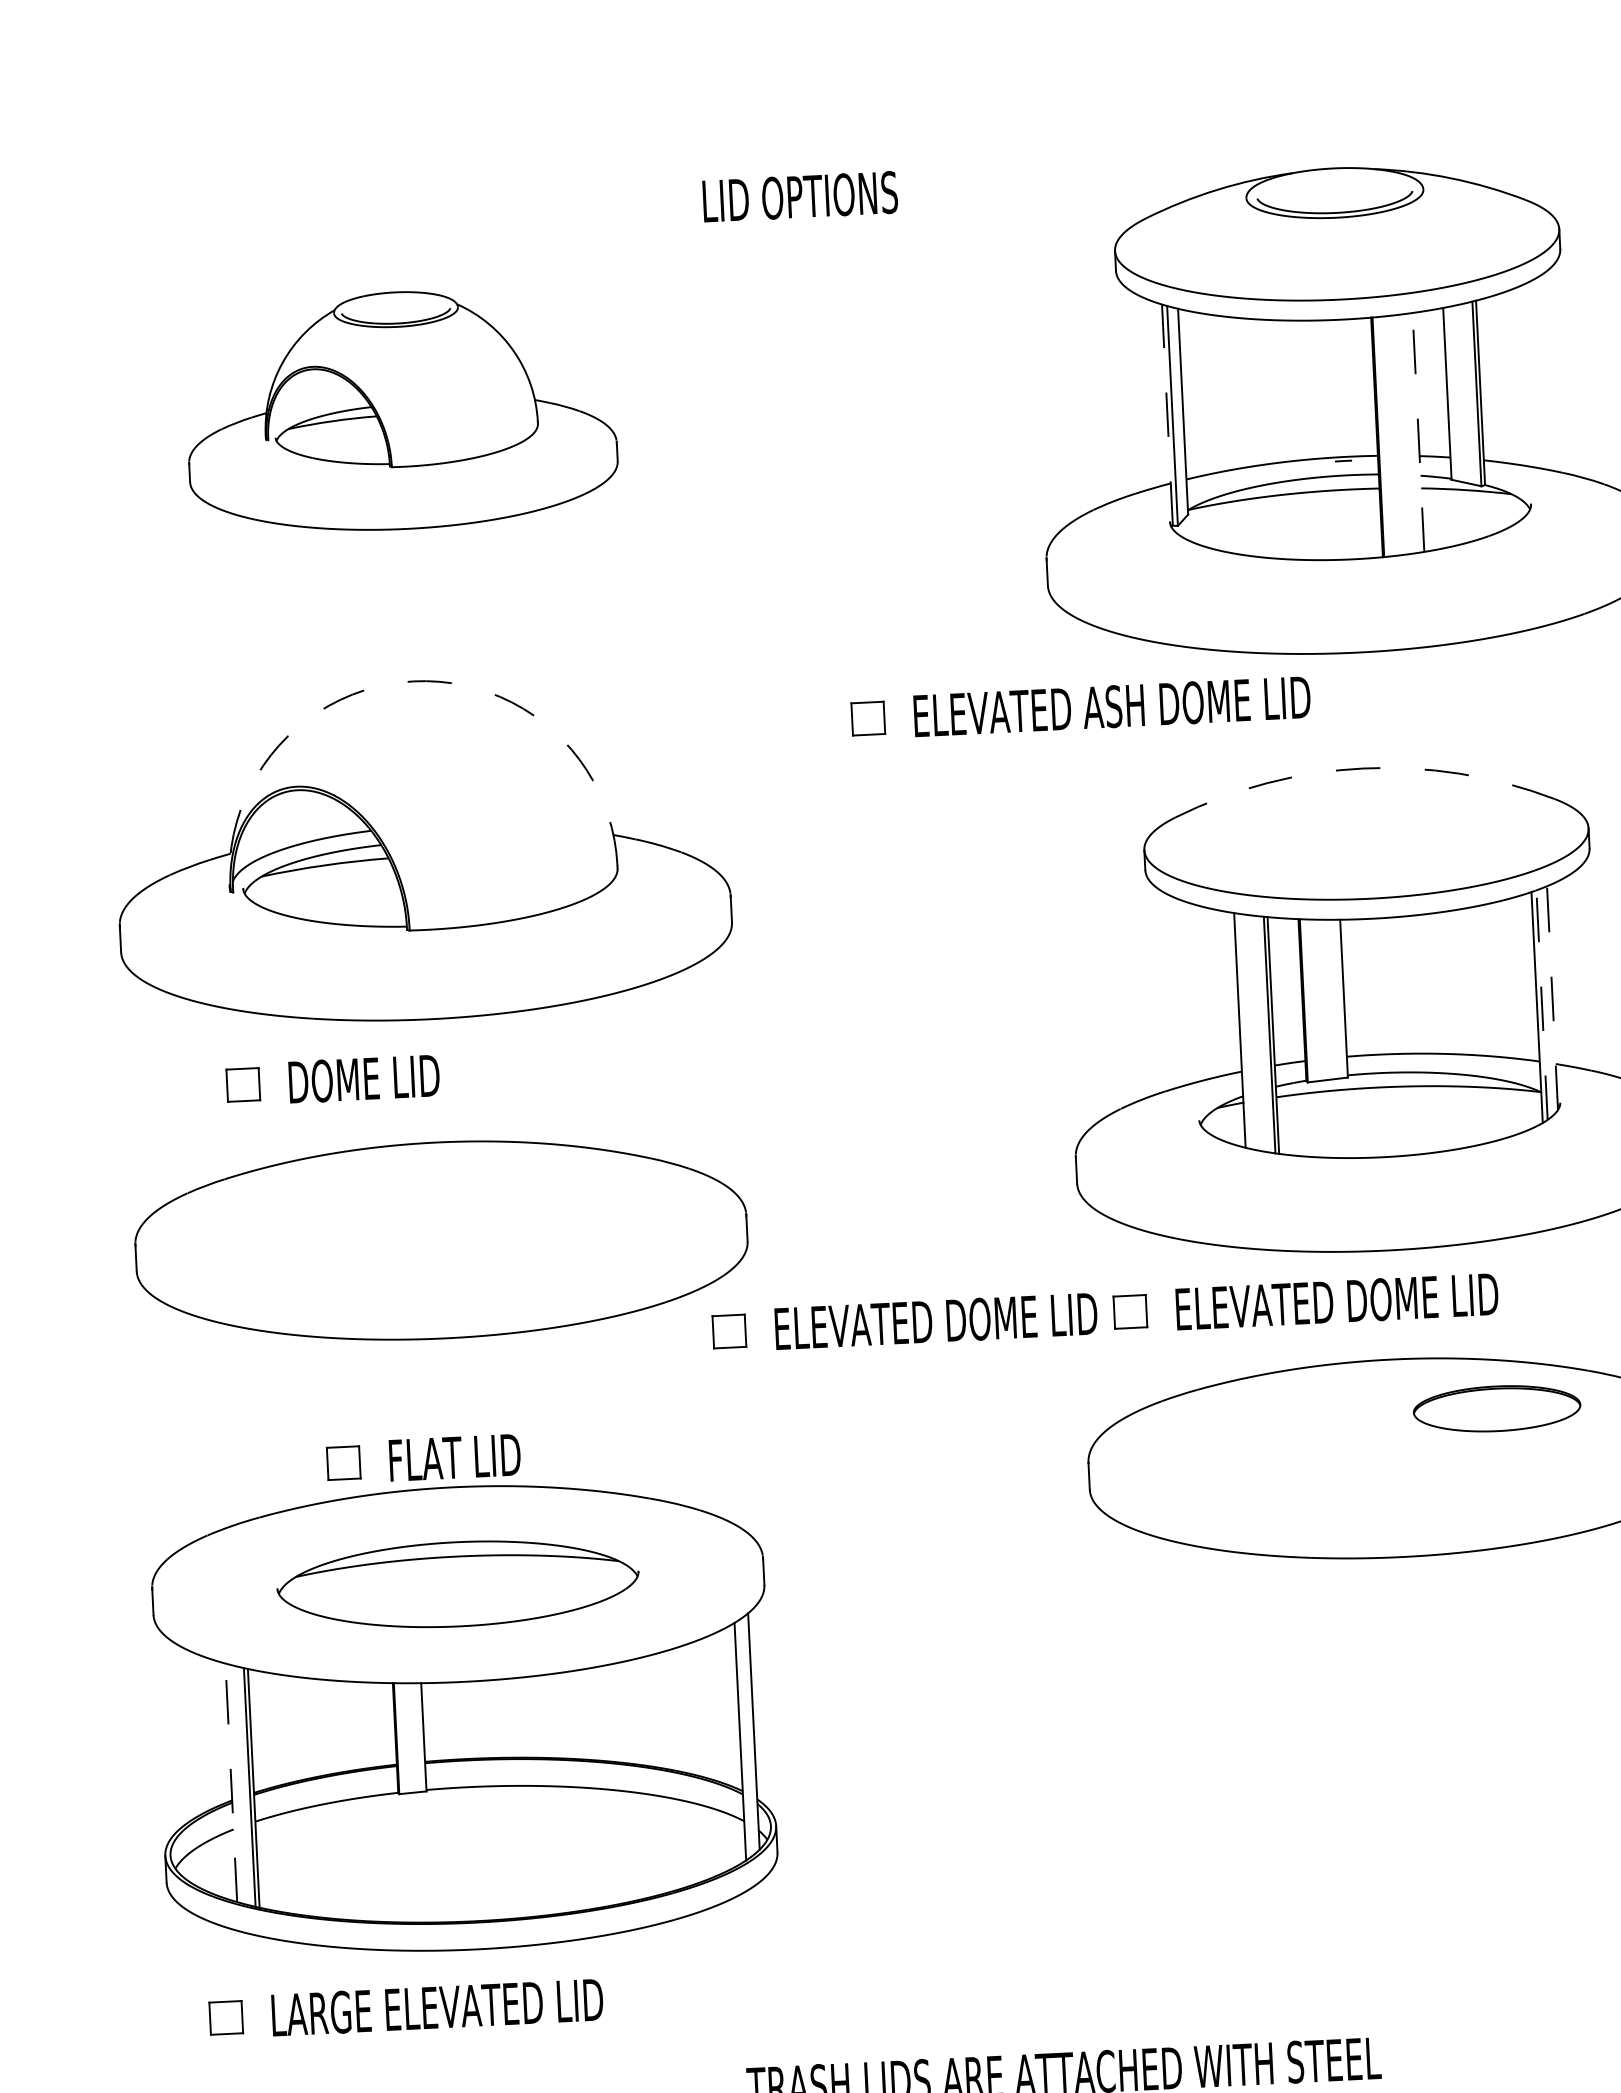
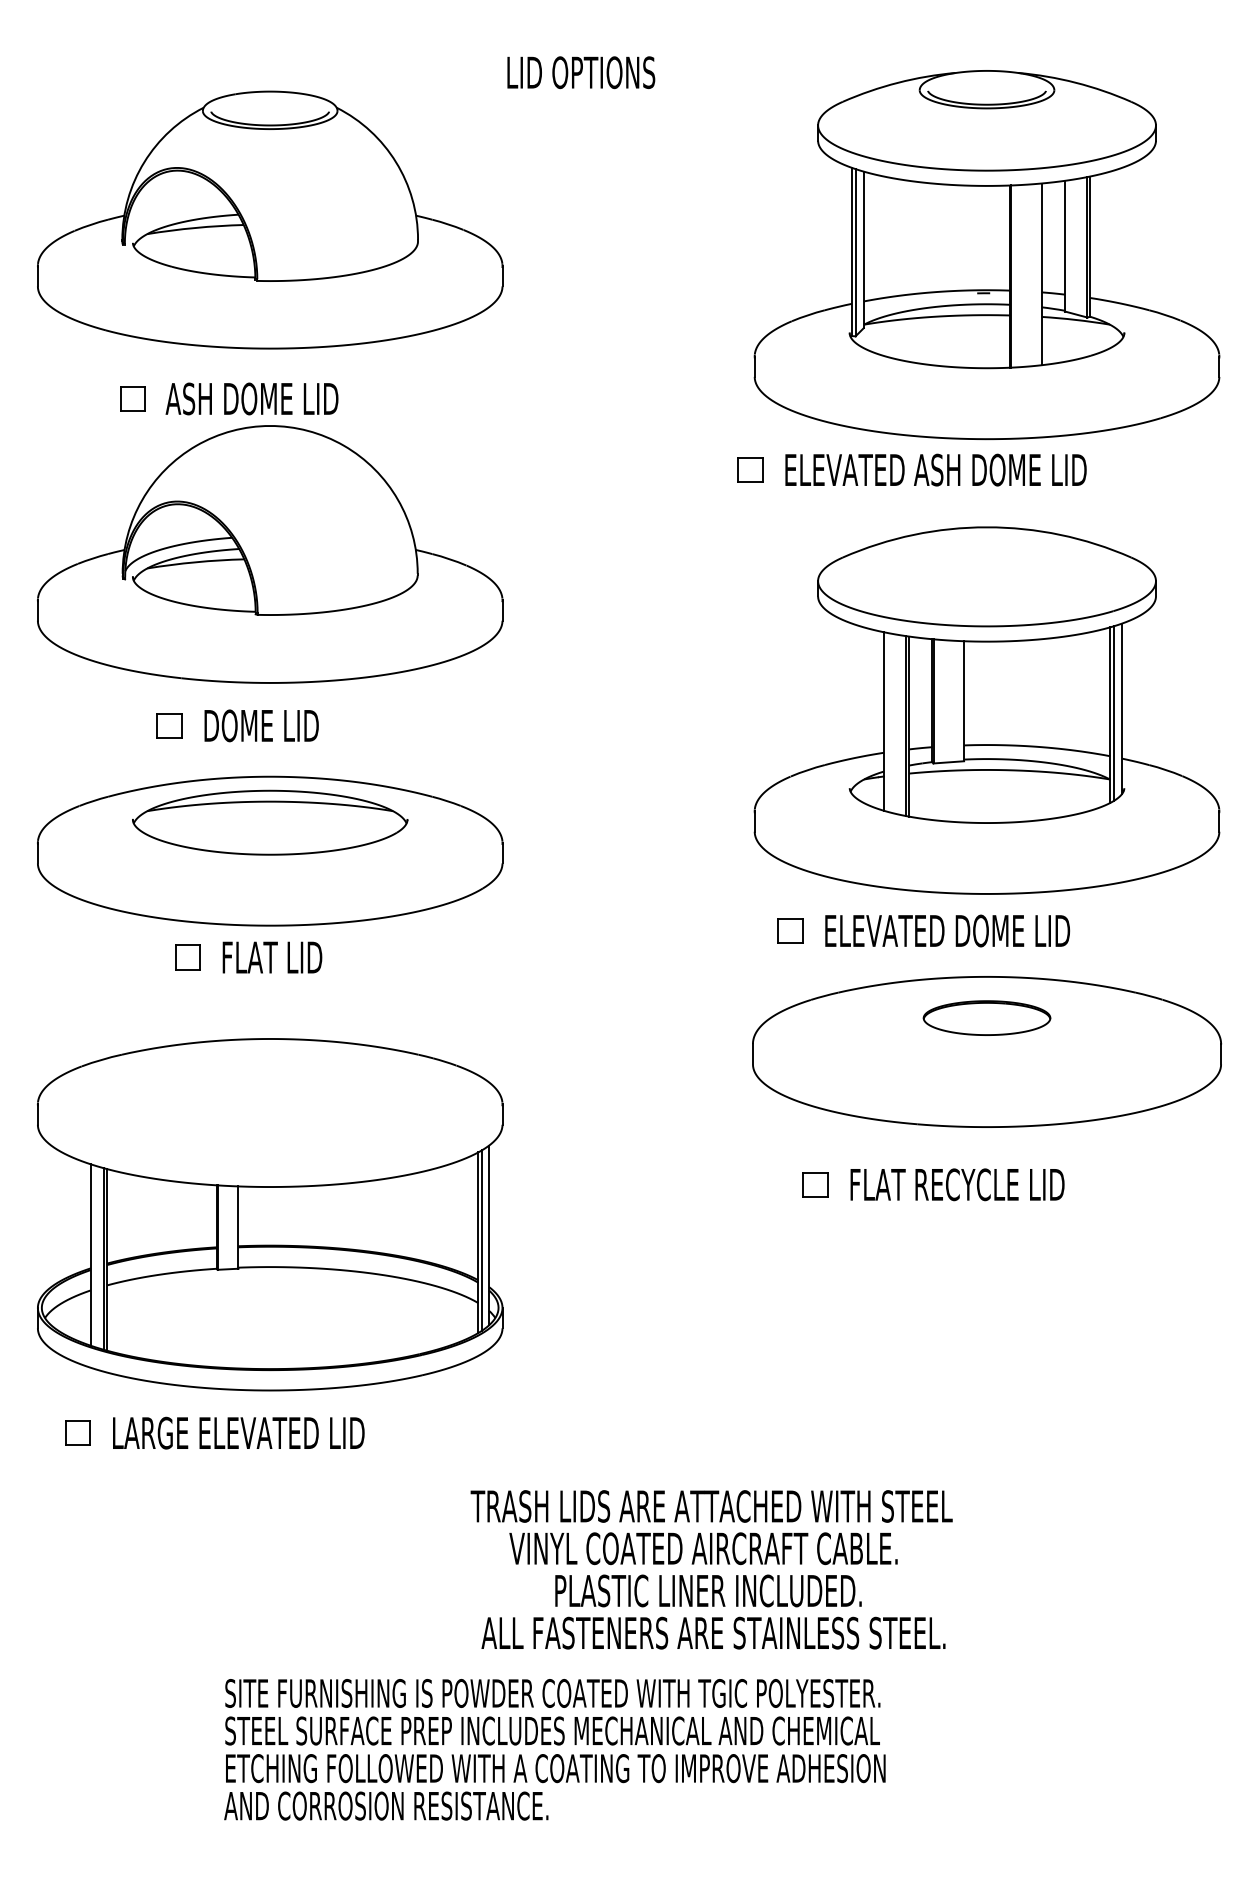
part: (401, 409) -> (270, 219), size x1.43
line: (1167, 414) -> (851, 251), dashed -> solid
line: (1418, 432) -> (1041, 274), dashed -> solid
part: (358, 647) -> (229, 398), added
arc: (414, 680) -> (270, 425), dashed -> solid
part: (1079, 707) -> (911, 469), moved
arc: (1363, 768) -> (987, 527), dashed -> solid
line: (1552, 998) -> (1122, 708), dashed -> solid
line: (1542, 1005) -> (1114, 713), dashed -> solid
part: (332, 1080) -> (237, 725), moved
part: (904, 1322) -> (618, 930), removed
part: (1496, 1407) -> (986, 1017), moved
part: (423, 1459) -> (248, 957), moved
part: (458, 1583) -> (270, 822), moved
part: (1334, 1635) -> (933, 1184), added
line: (745, 1738) -> (482, 1240), added
line: (231, 1783) -> (90, 1255), dashed -> solid

